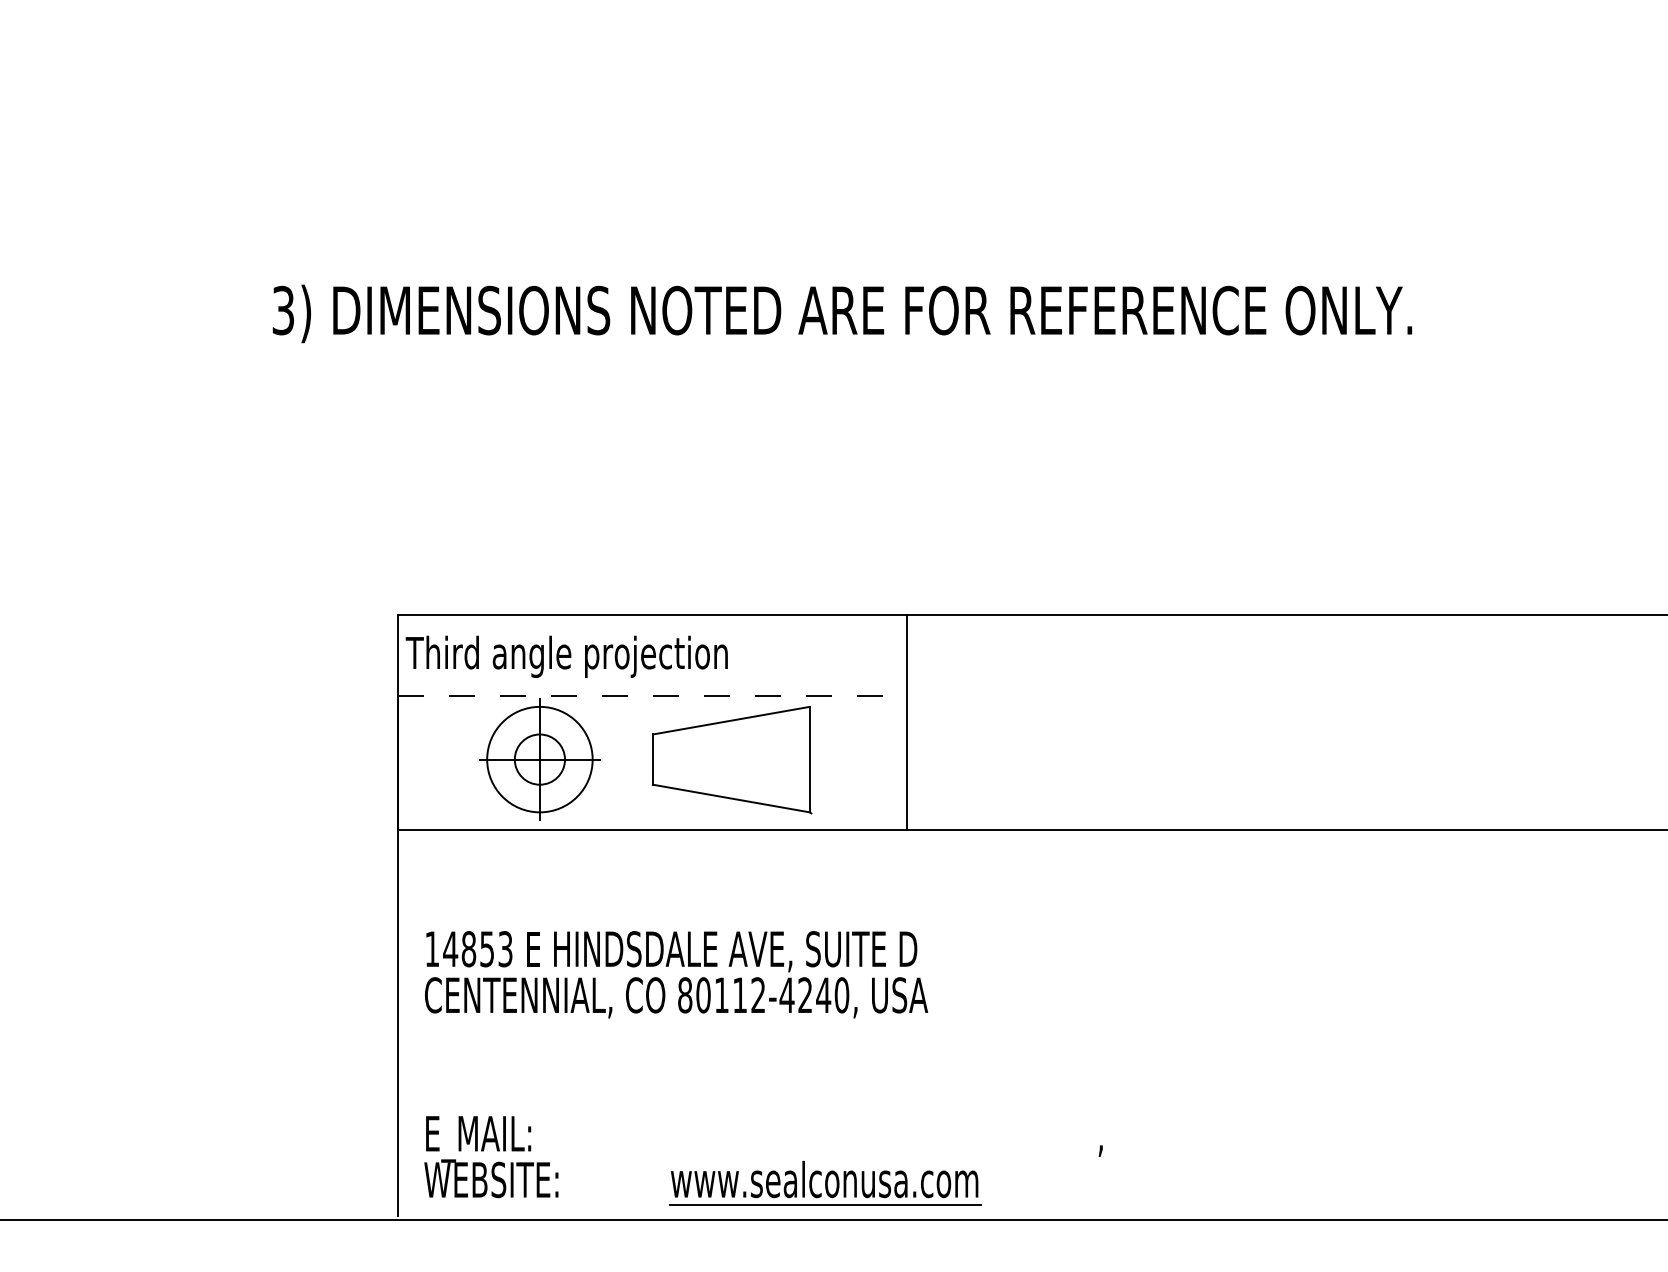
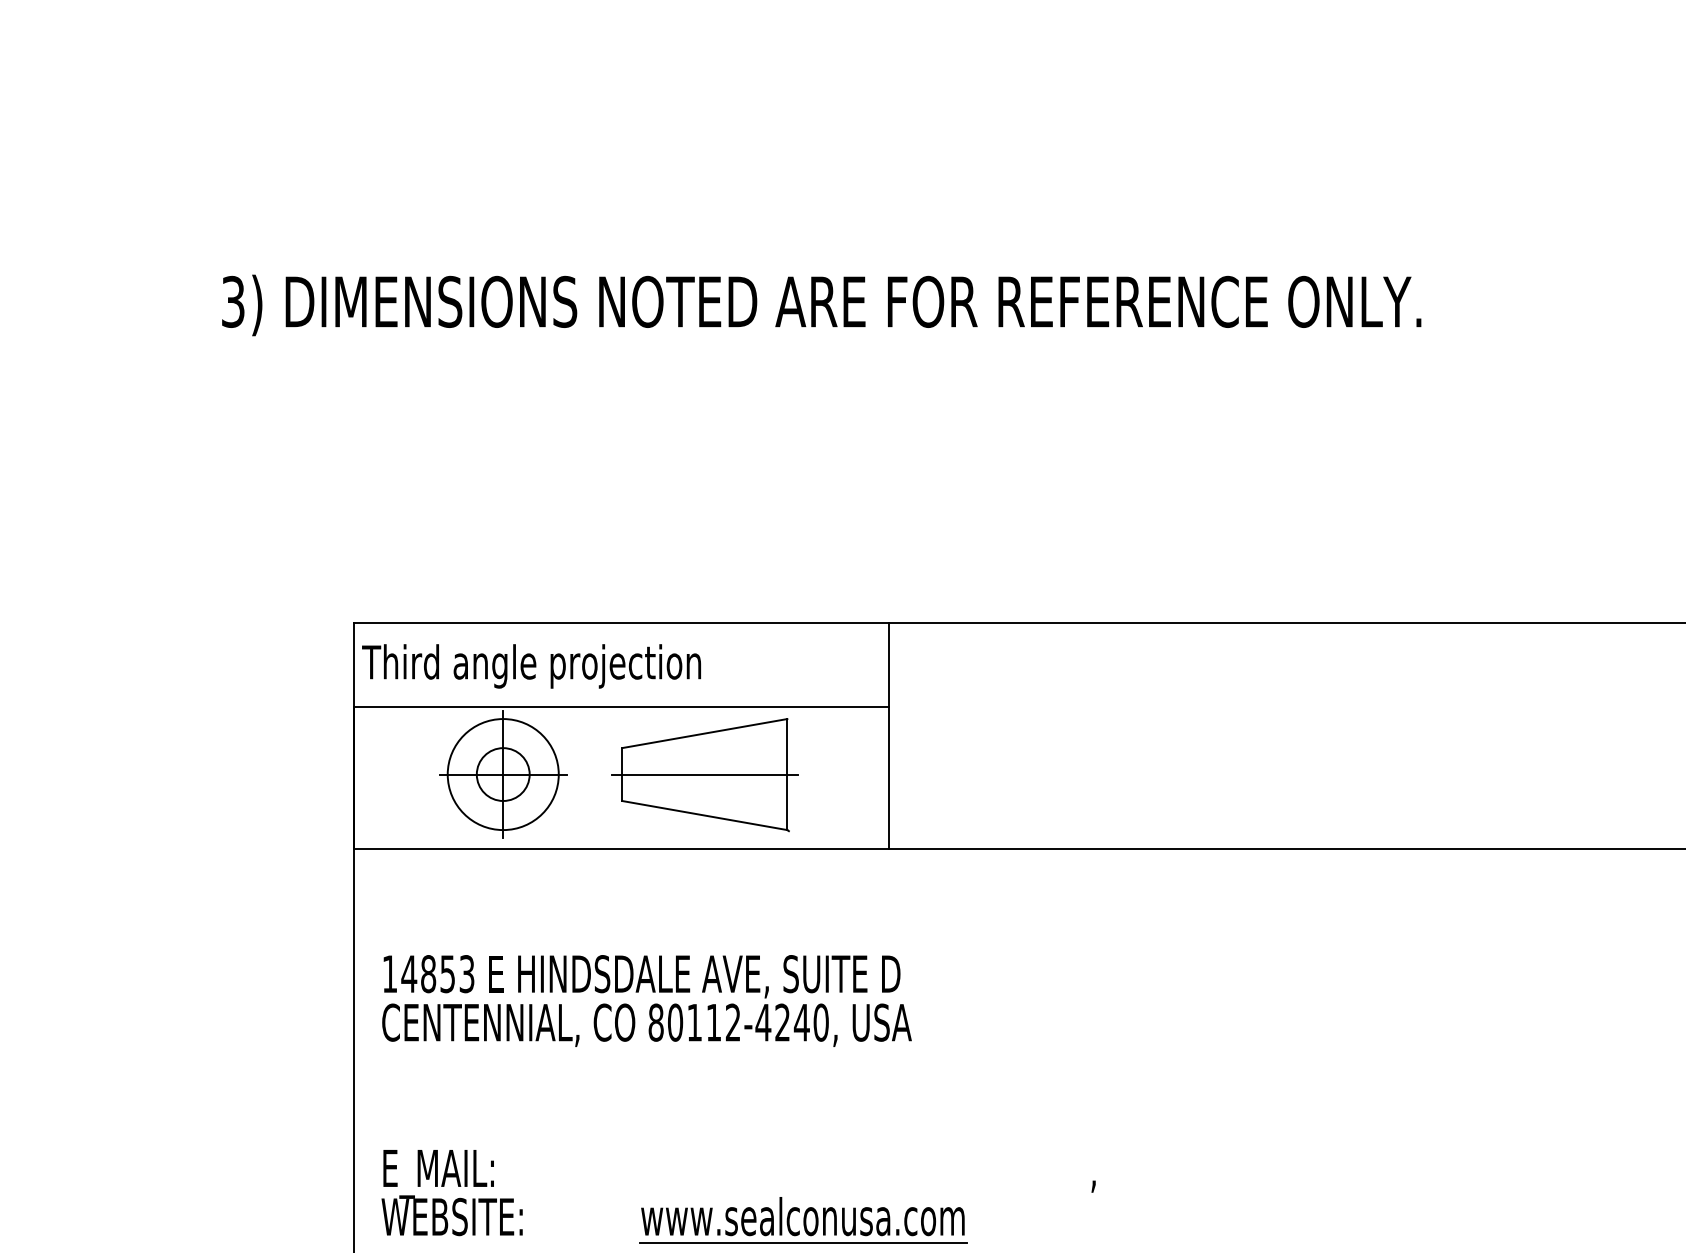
line: (652, 695) -> (621, 707), dashed -> solid
line: (730, 759) -> (703, 774), added

